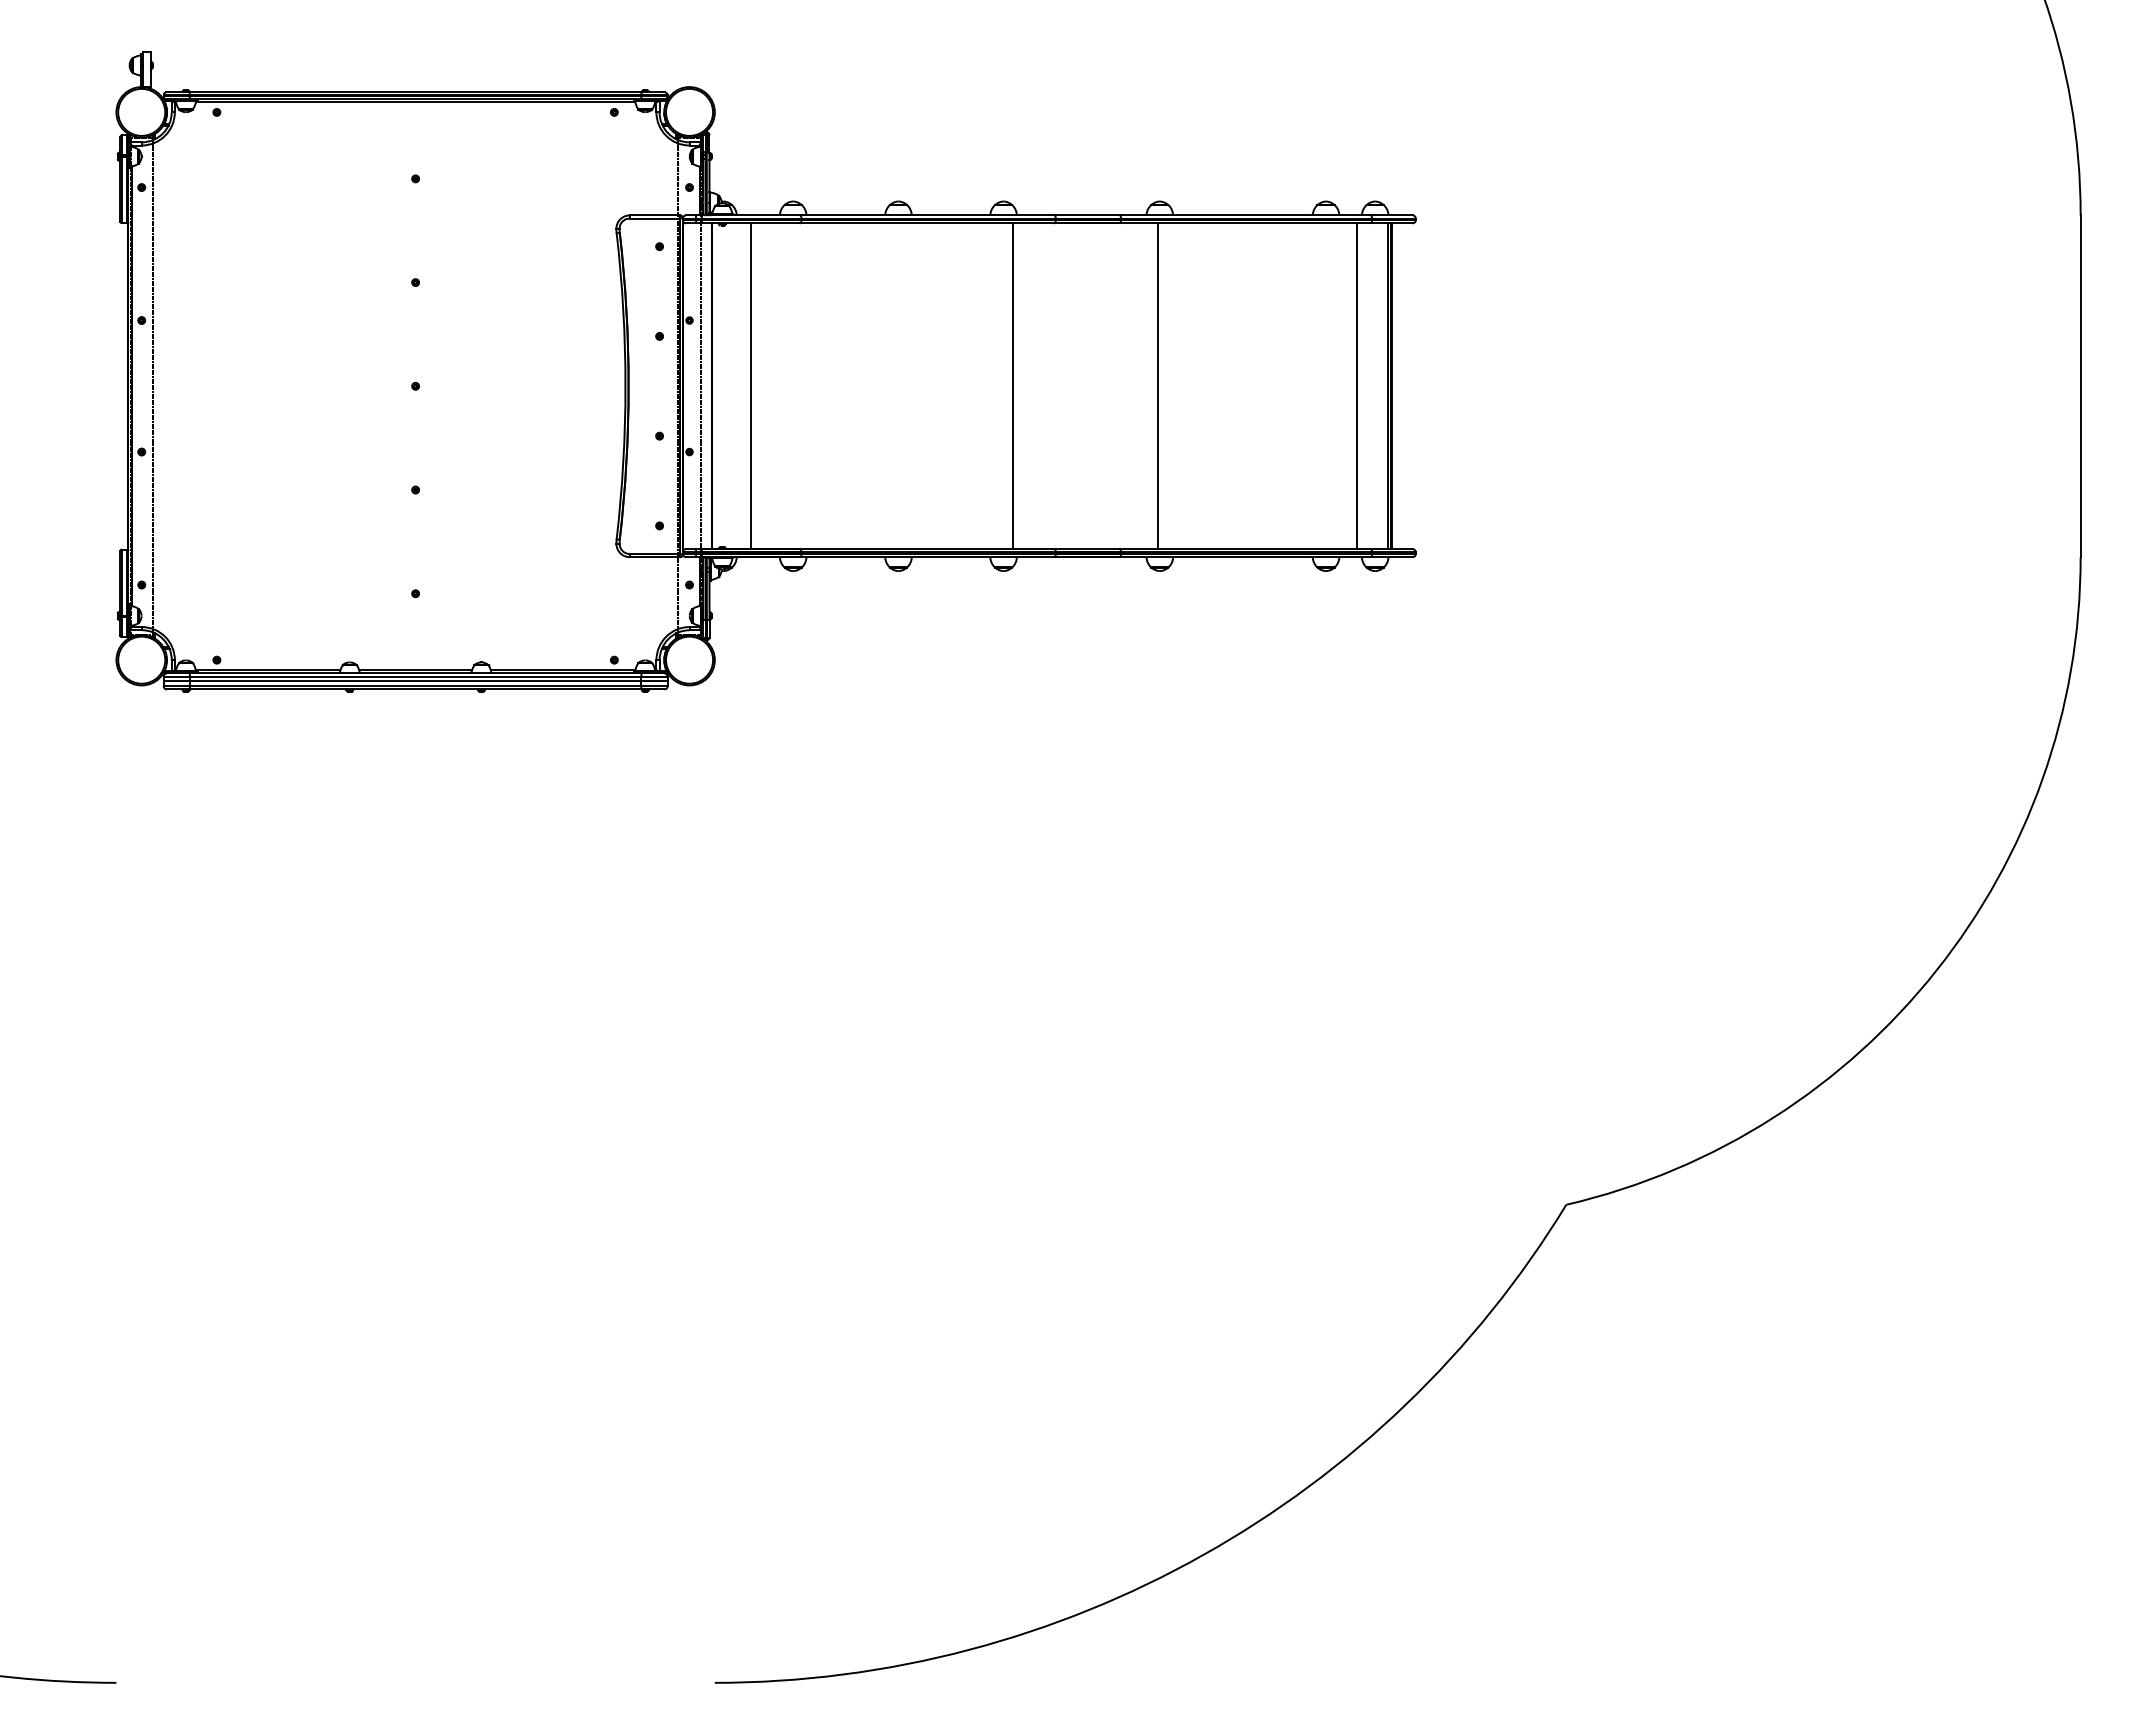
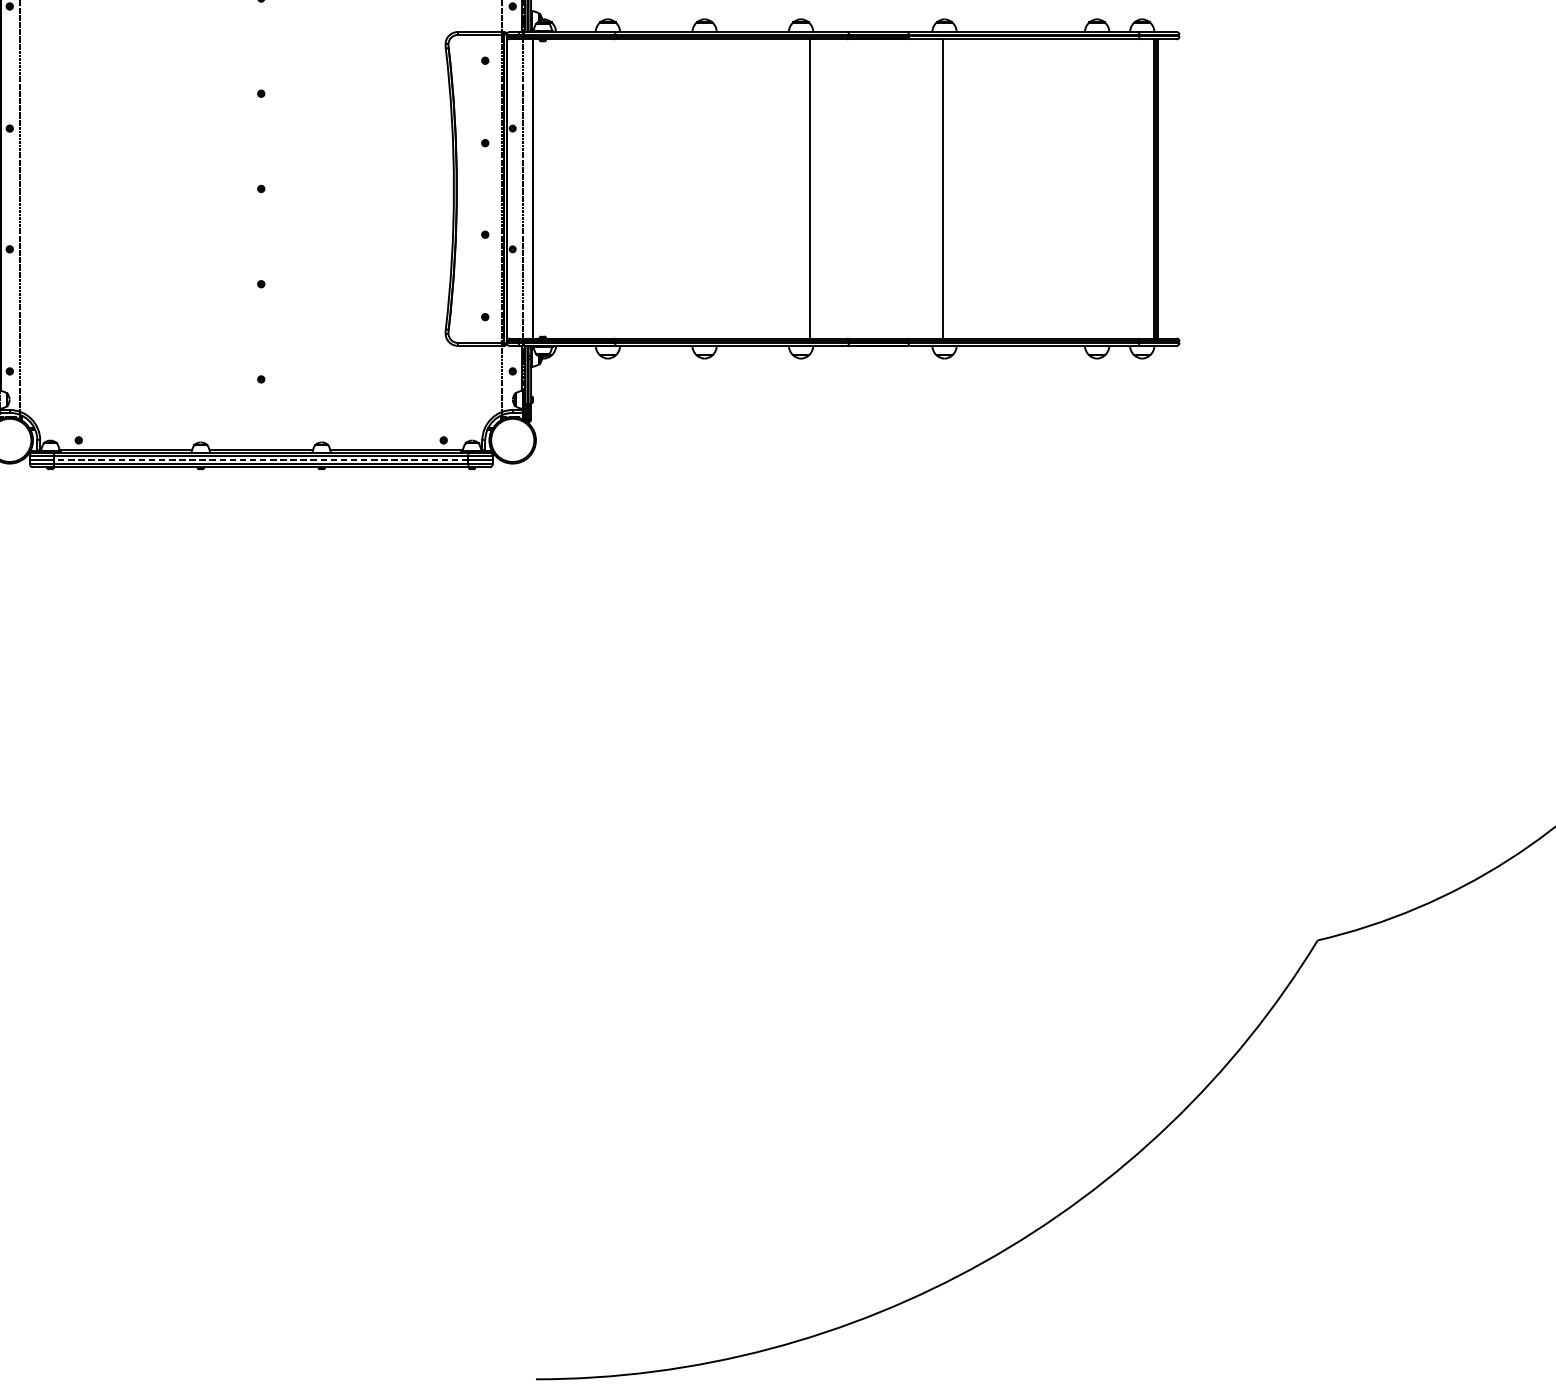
line: (750, 386) -> (568, 189), removed
line: (1356, 386) -> (1125, 189), removed
line: (415, 681) -> (261, 459), solid -> dashed

